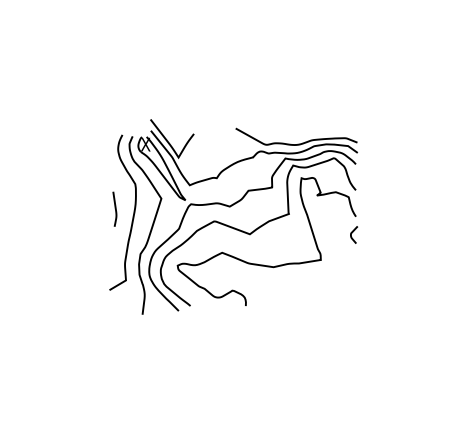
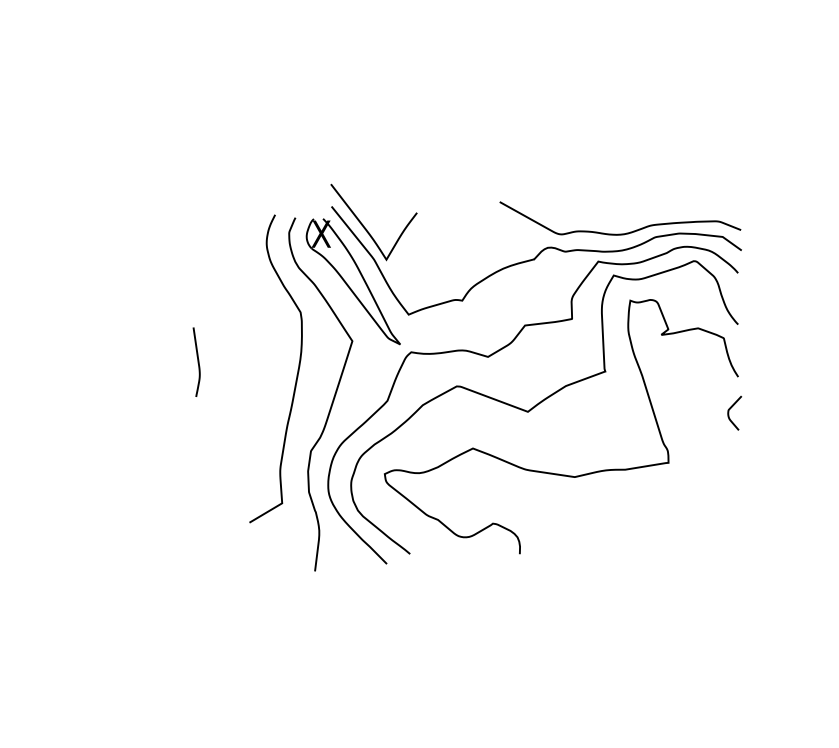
curve: (114, 208) -> (195, 360), moved

